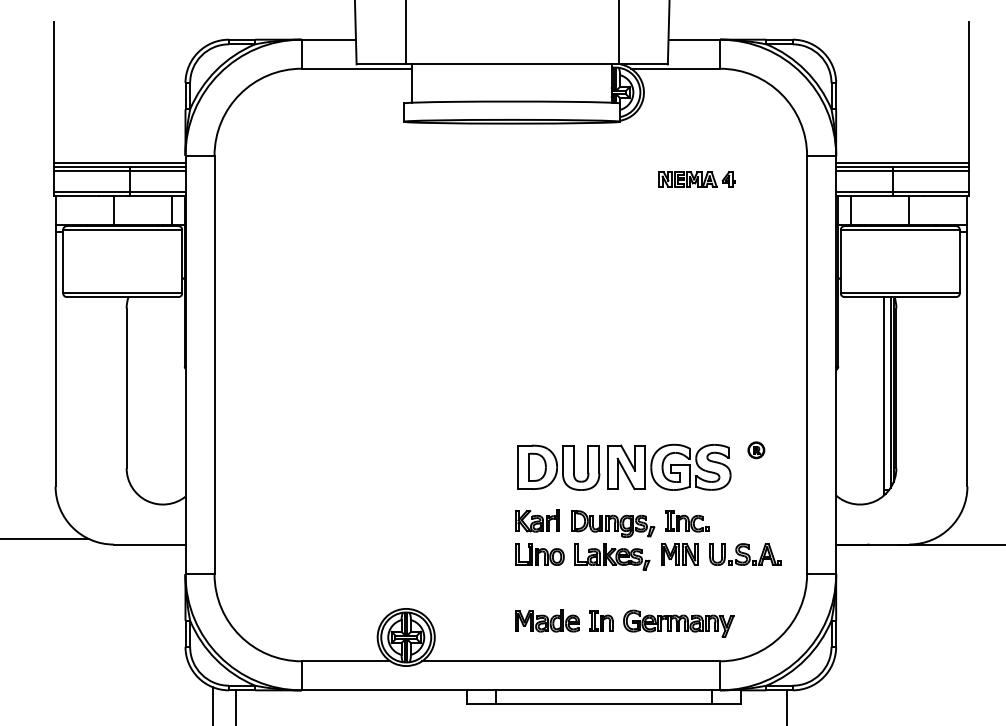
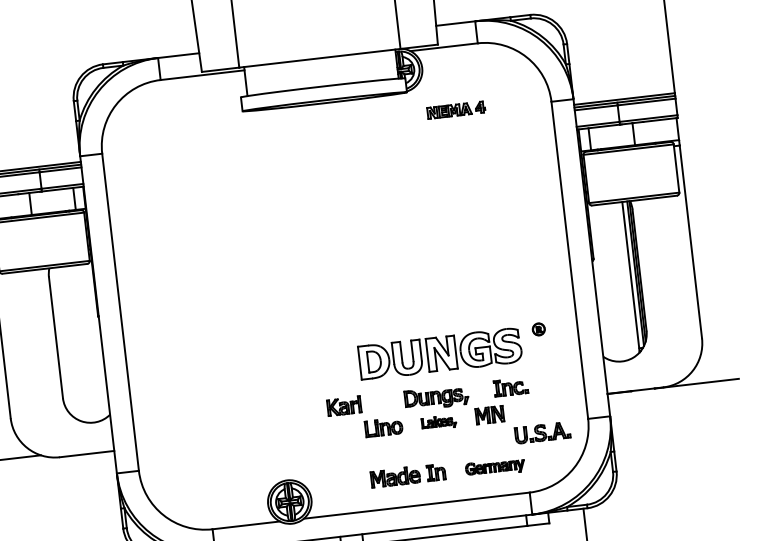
part: (696, 179) -> (455, 110), moved
part: (537, 520) -> (344, 405), moved
part: (687, 521) -> (511, 387), moved
part: (745, 554) -> (542, 432), moved
part: (612, 556) -> (439, 422), size x0.6
part: (678, 623) -> (494, 467), size x0.7

